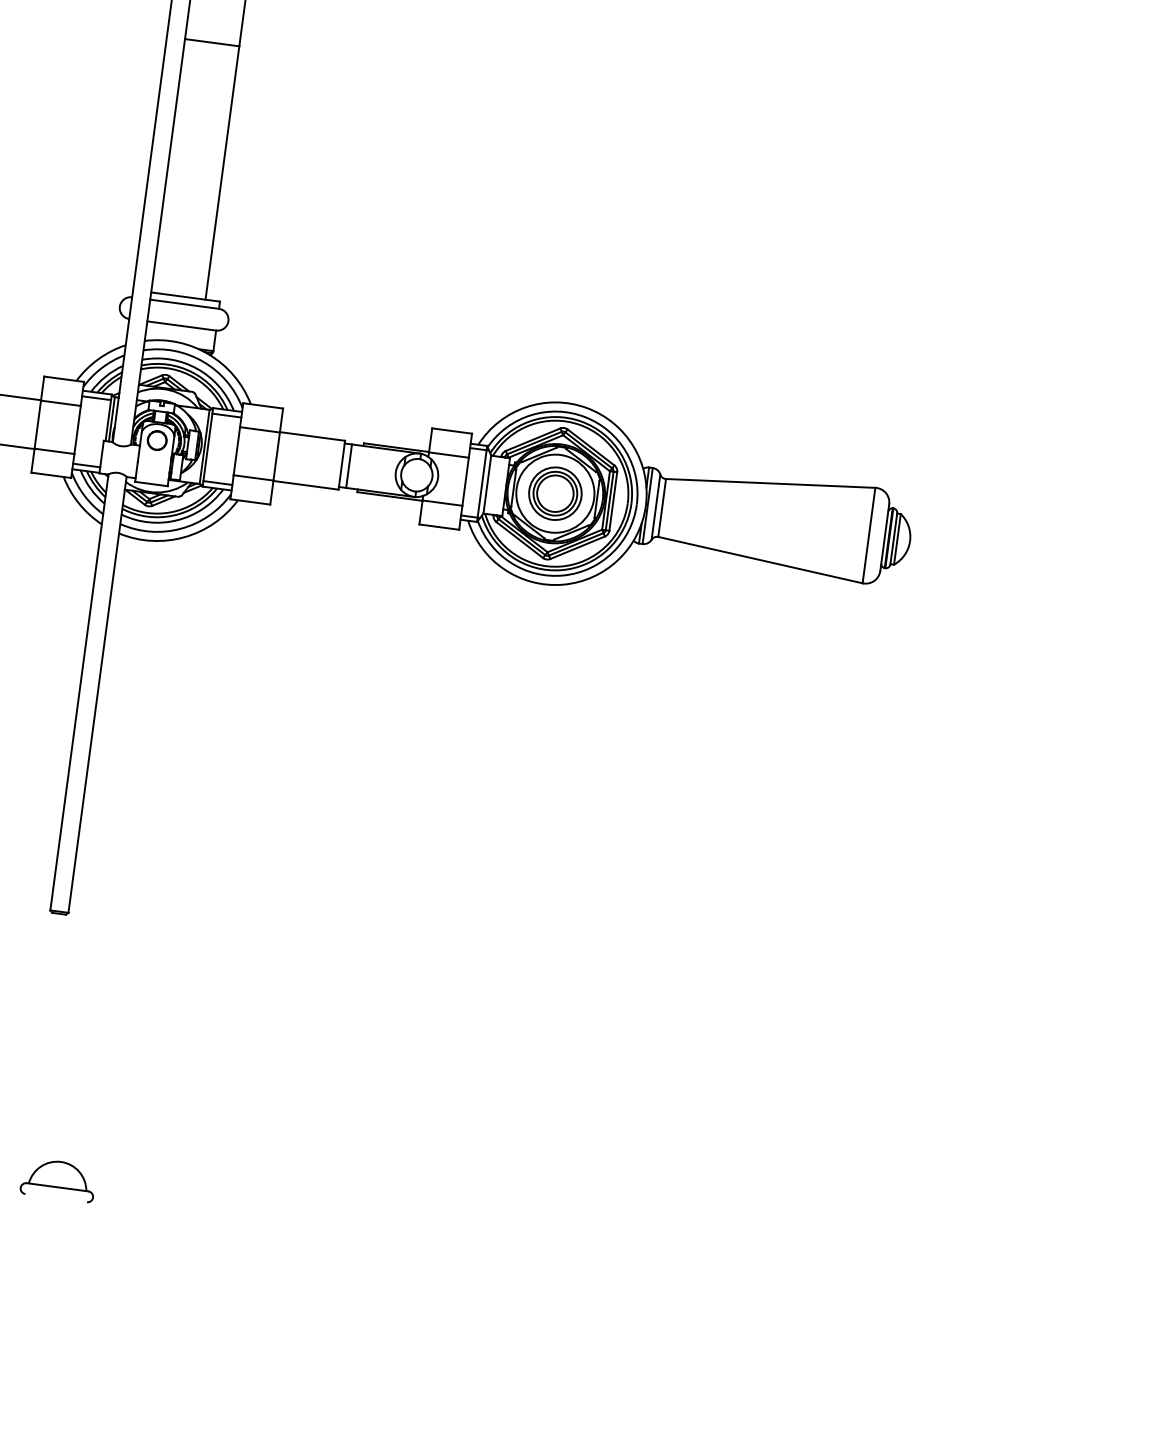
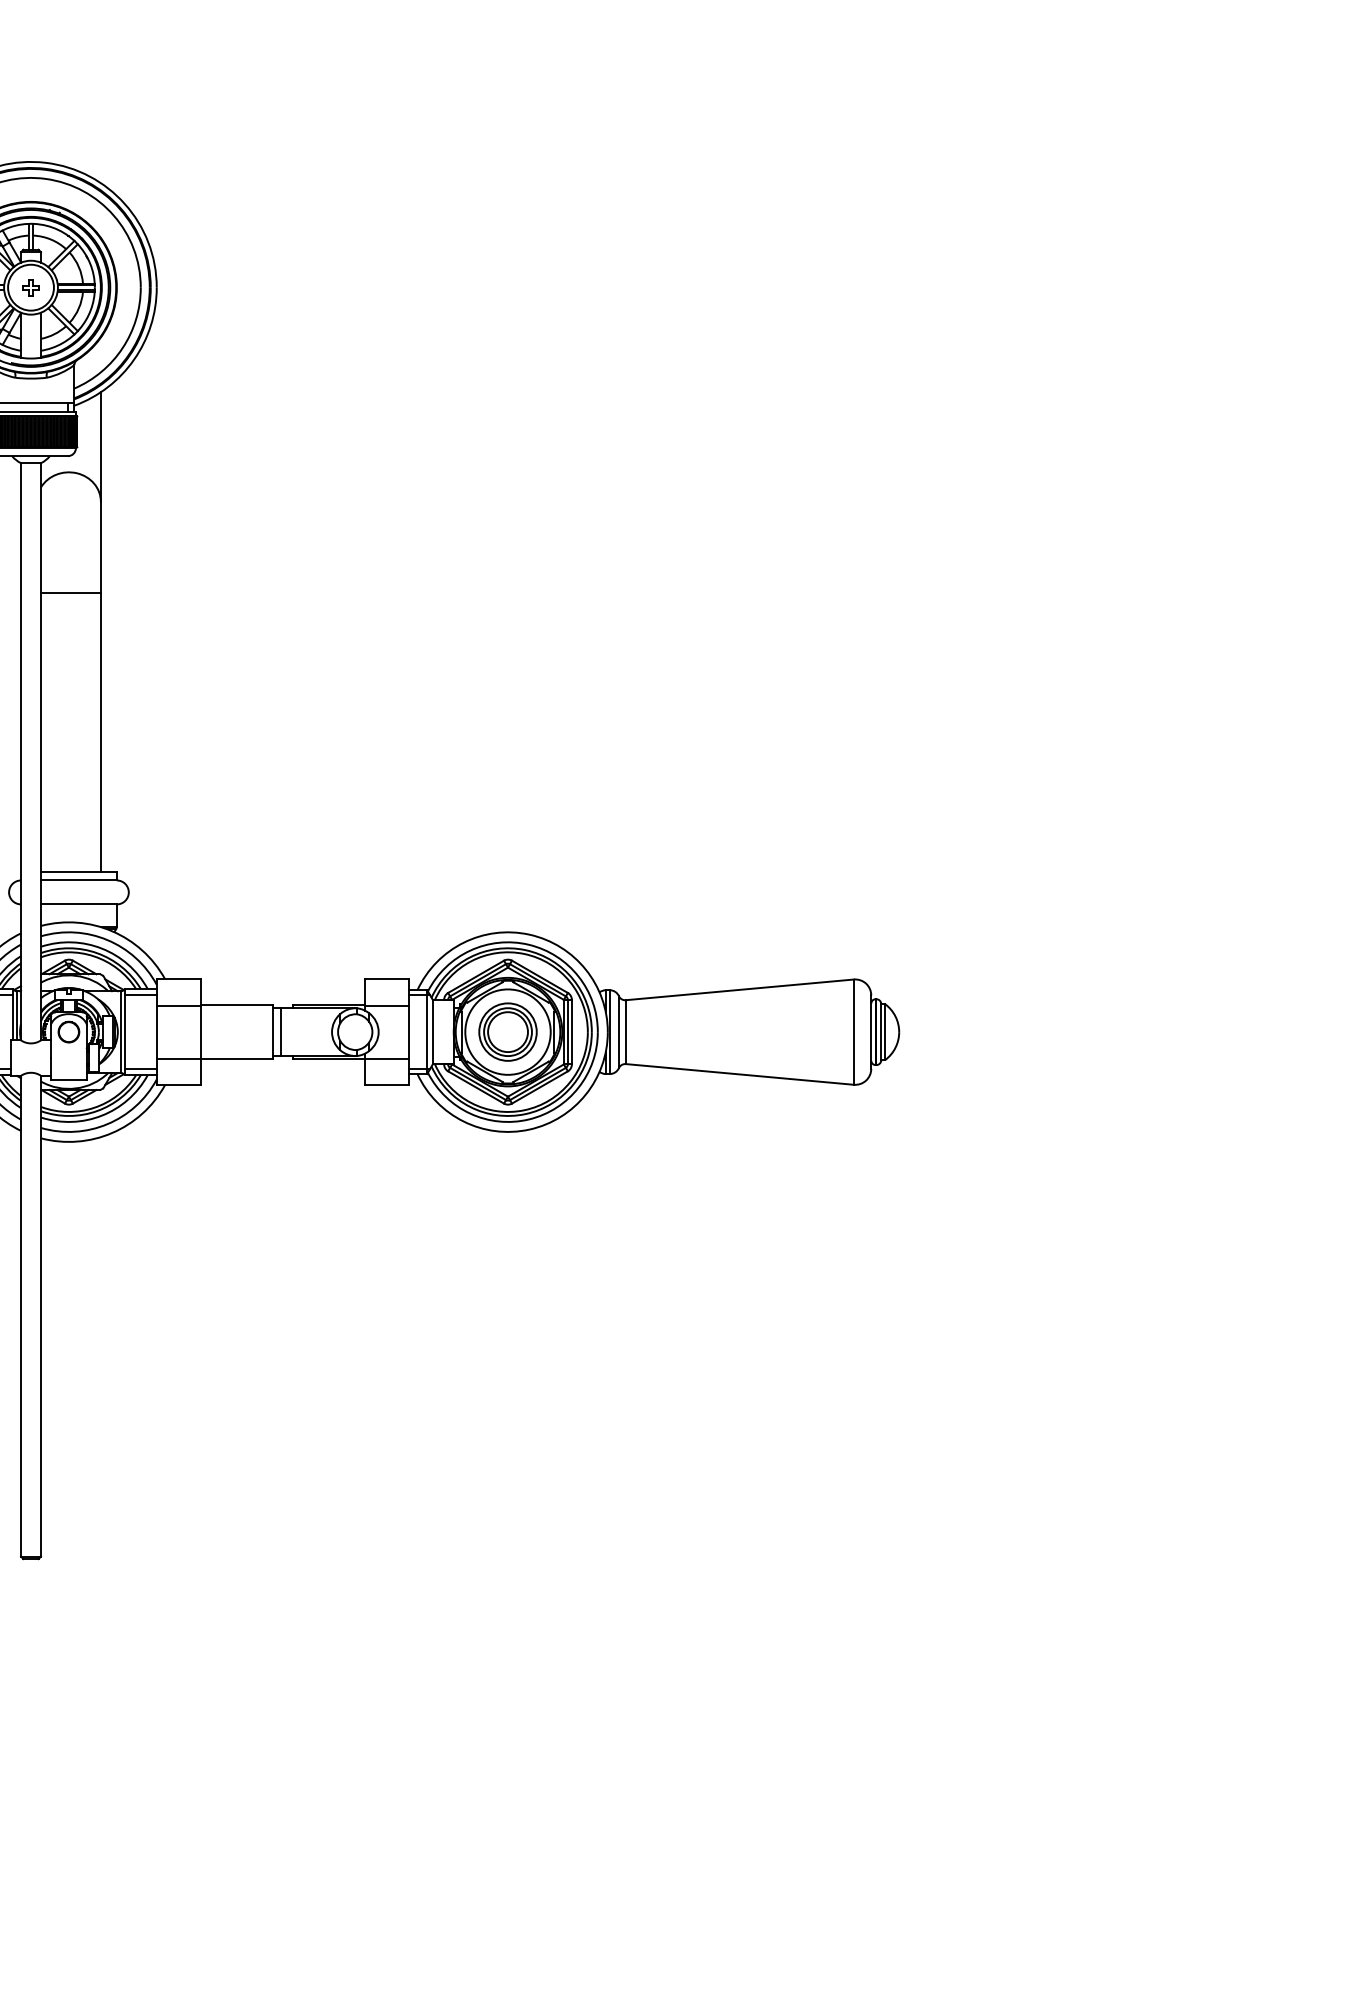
part: (58, 1179) -> (68, 1847), removed

